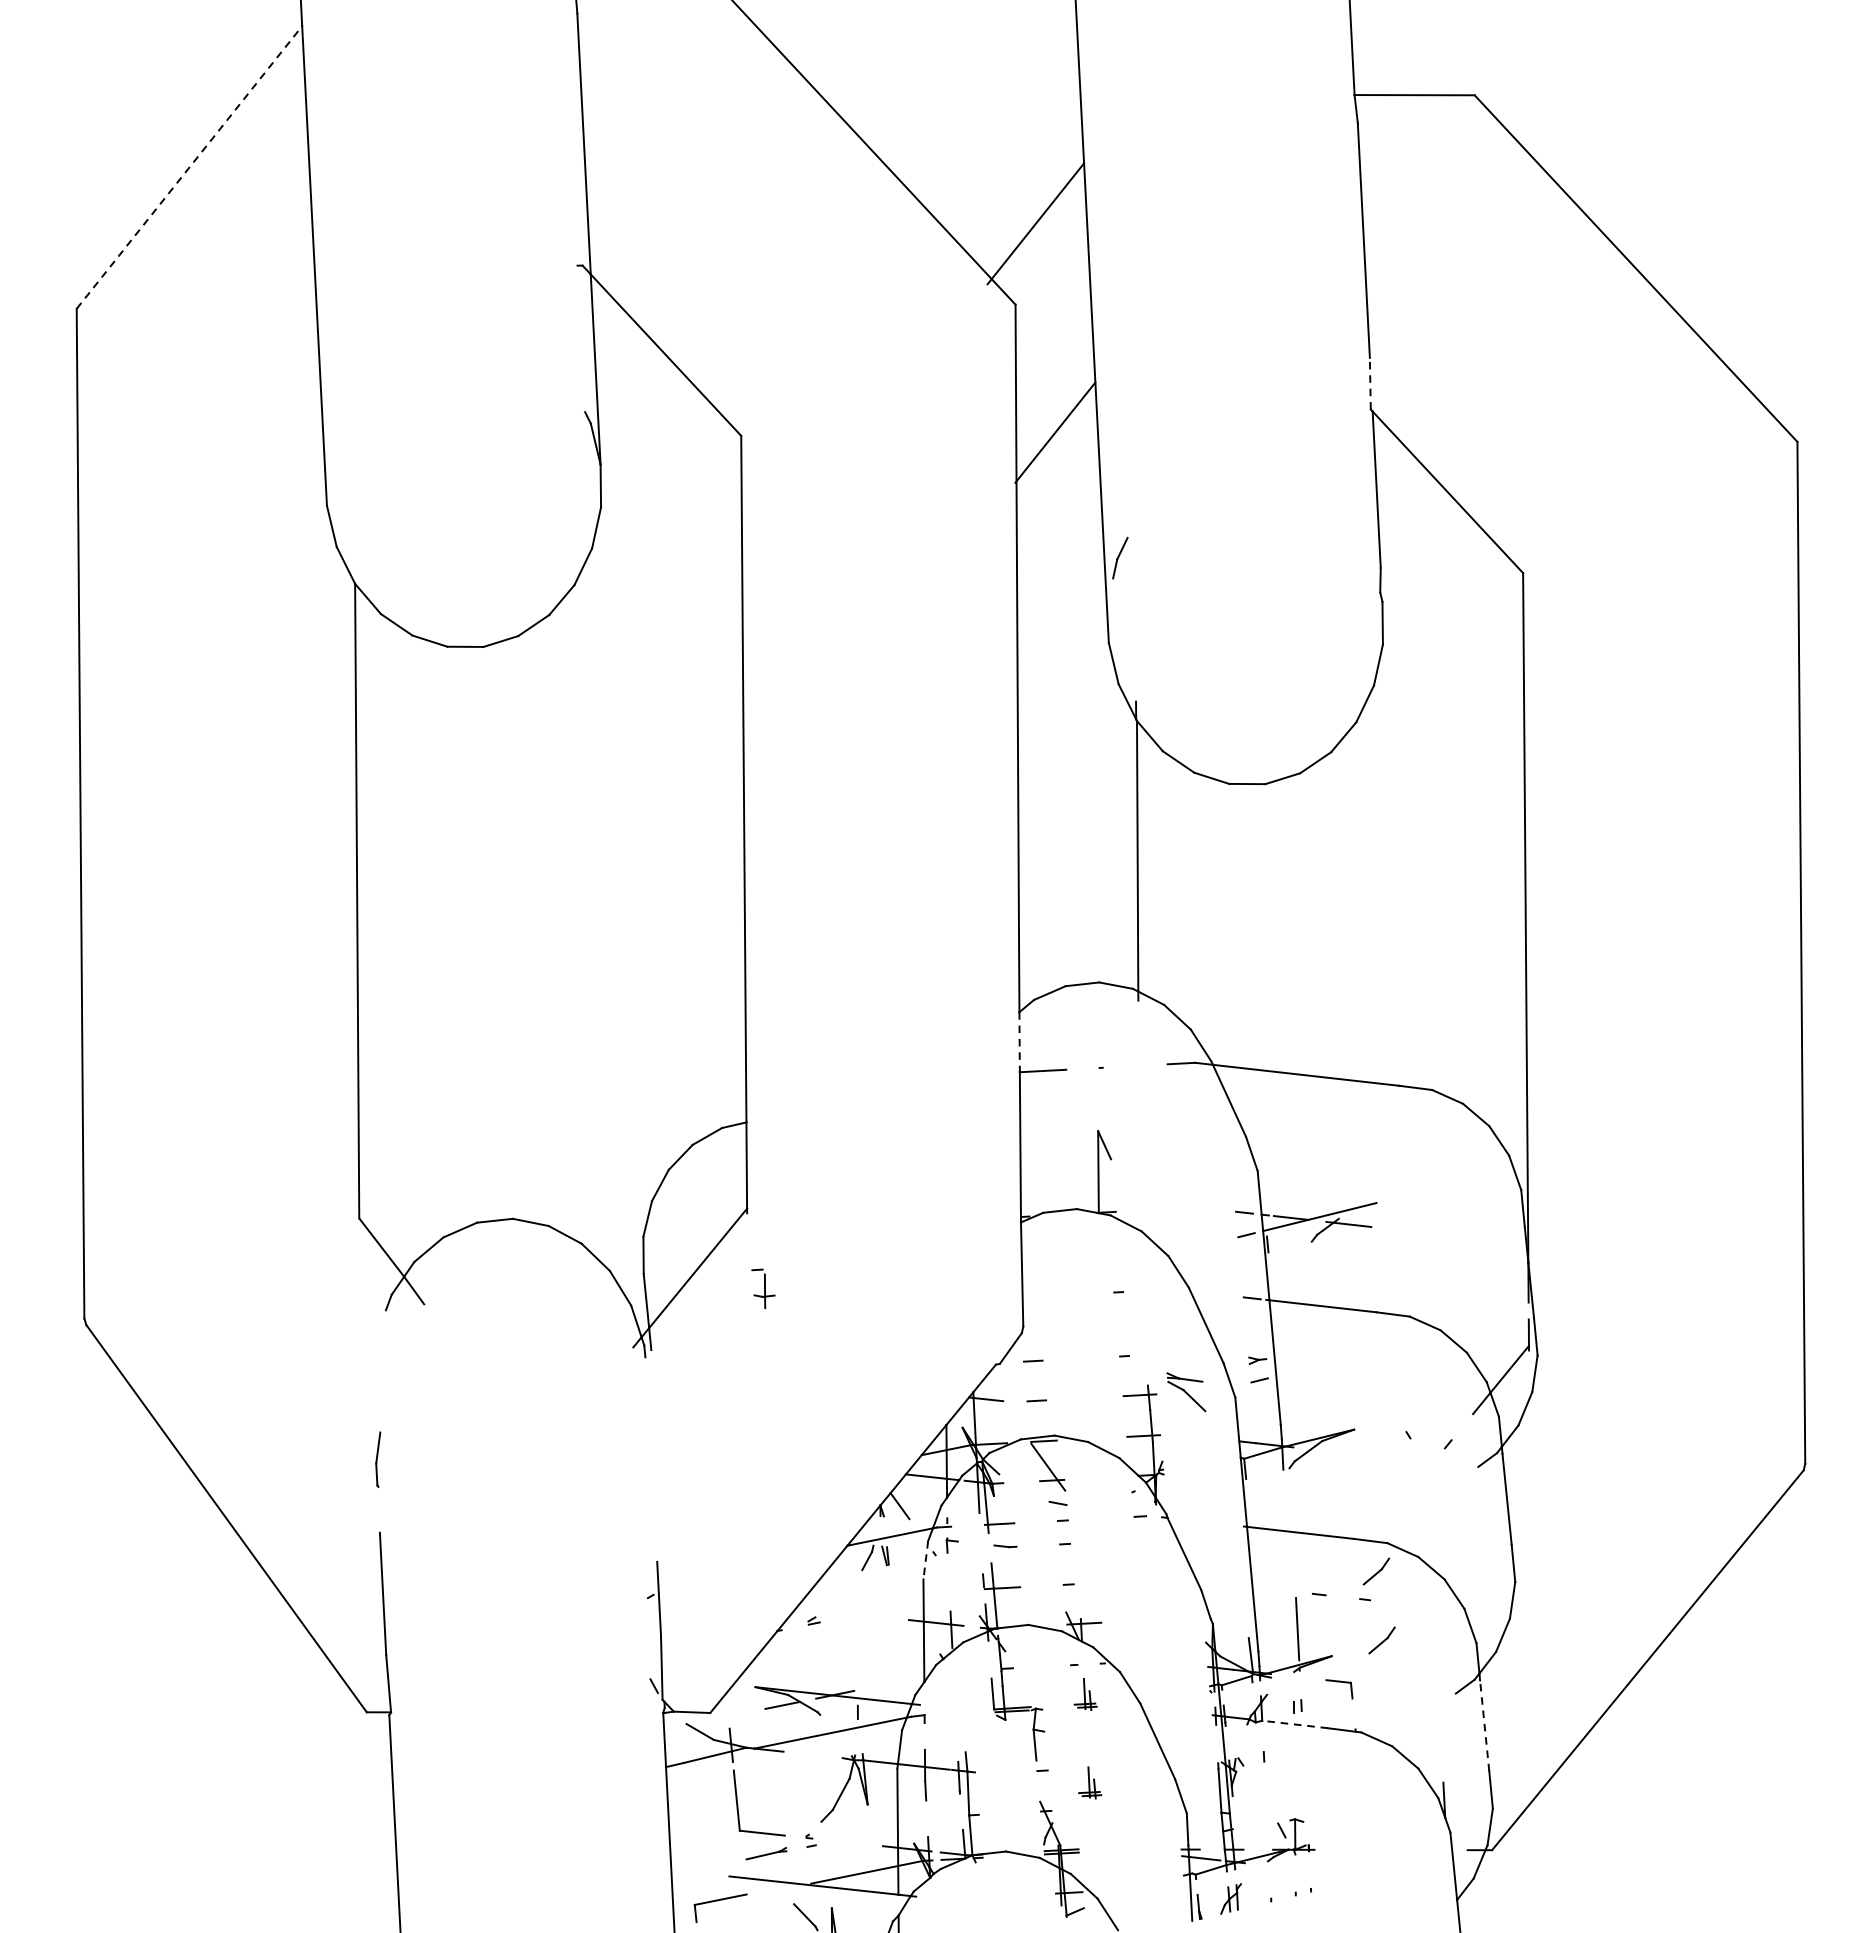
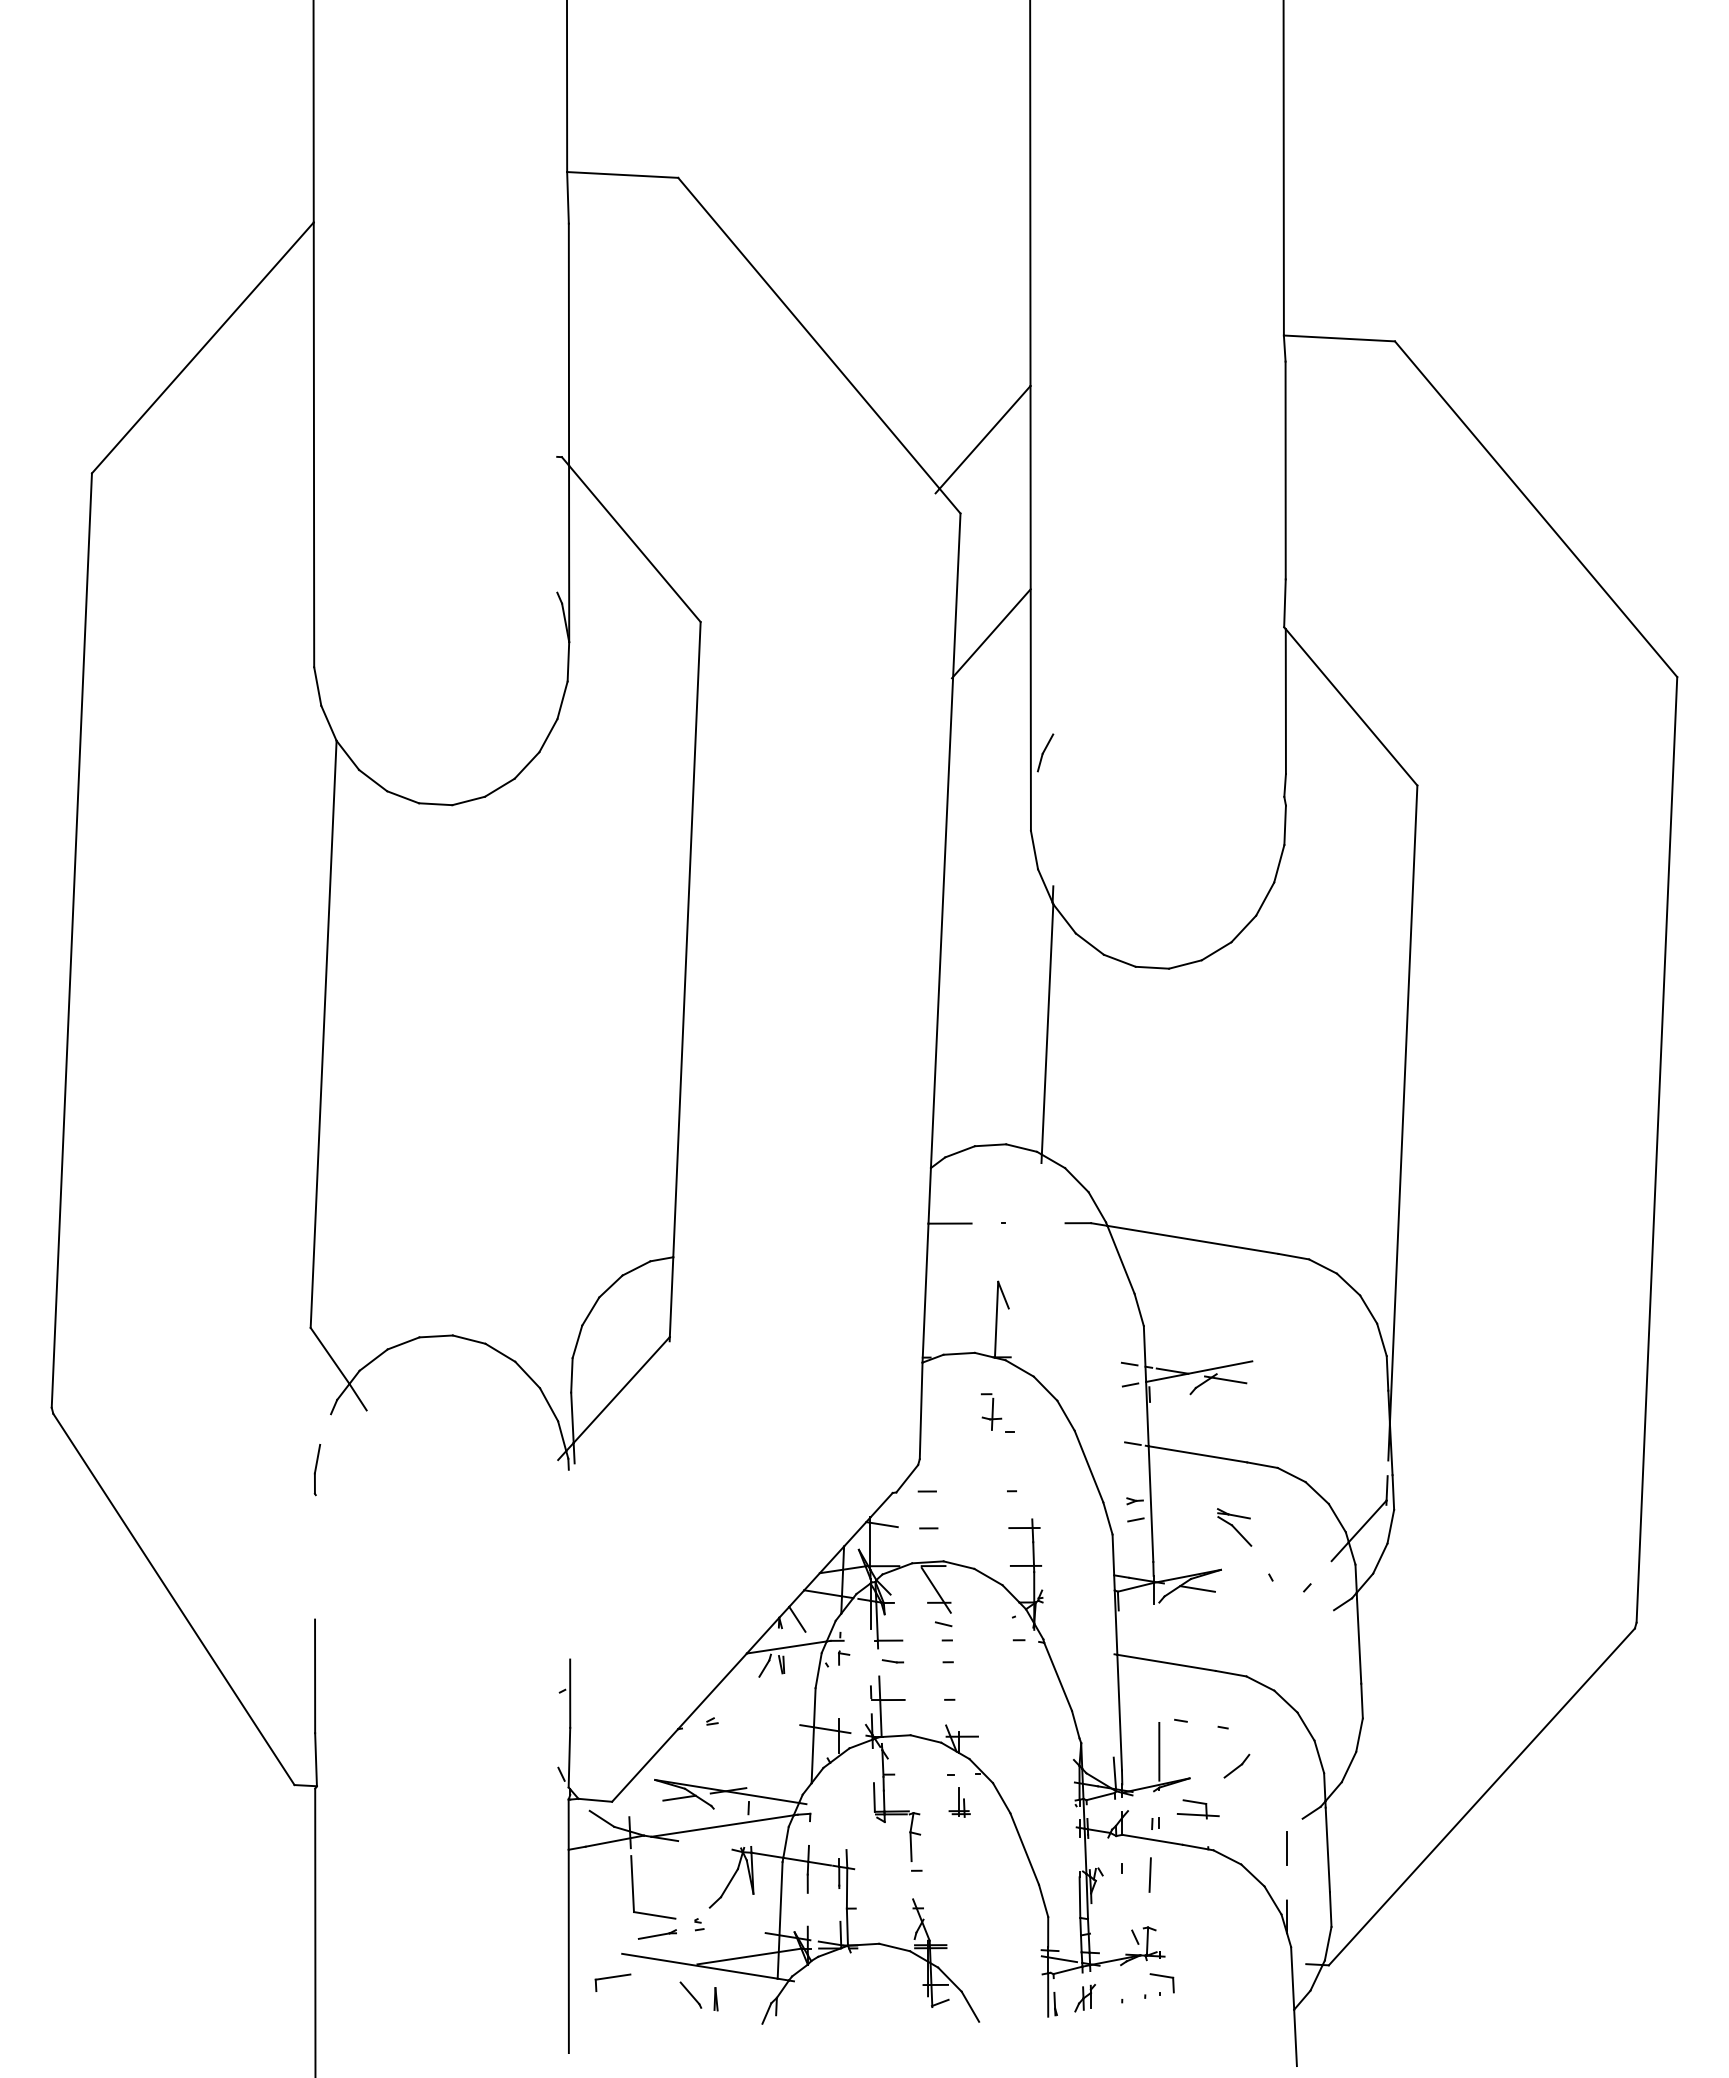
line: (190, 166) -> (203, 347), dashed -> solid
line: (1369, 384) -> (1284, 603), dashed -> solid
line: (1019, 1041) -> (929, 1195), dashed -> solid
part: (763, 1288) -> (991, 1411), moved
part: (1186, 1392) -> (1234, 1527), moved
line: (1329, 1450) -> (1197, 1588), added
part: (378, 1460) -> (317, 1470), moved
line: (925, 1560) -> (818, 1670), dashed -> solid
part: (1375, 1570) -> (1234, 1701), removed
line: (1342, 1694) -> (1197, 1814), added
line: (1295, 1724) -> (1152, 1839), dashed -> solid
line: (1484, 1725) -> (1327, 1849), dashed -> solid
line: (1440, 1726) -> (1286, 1848), added
line: (1293, 1762) -> (1149, 1874), added
part: (1089, 1783) -> (959, 1884), removed
part: (1314, 1872) -> (1163, 1977), added
part: (720, 1907) -> (612, 1982), size x0.71

